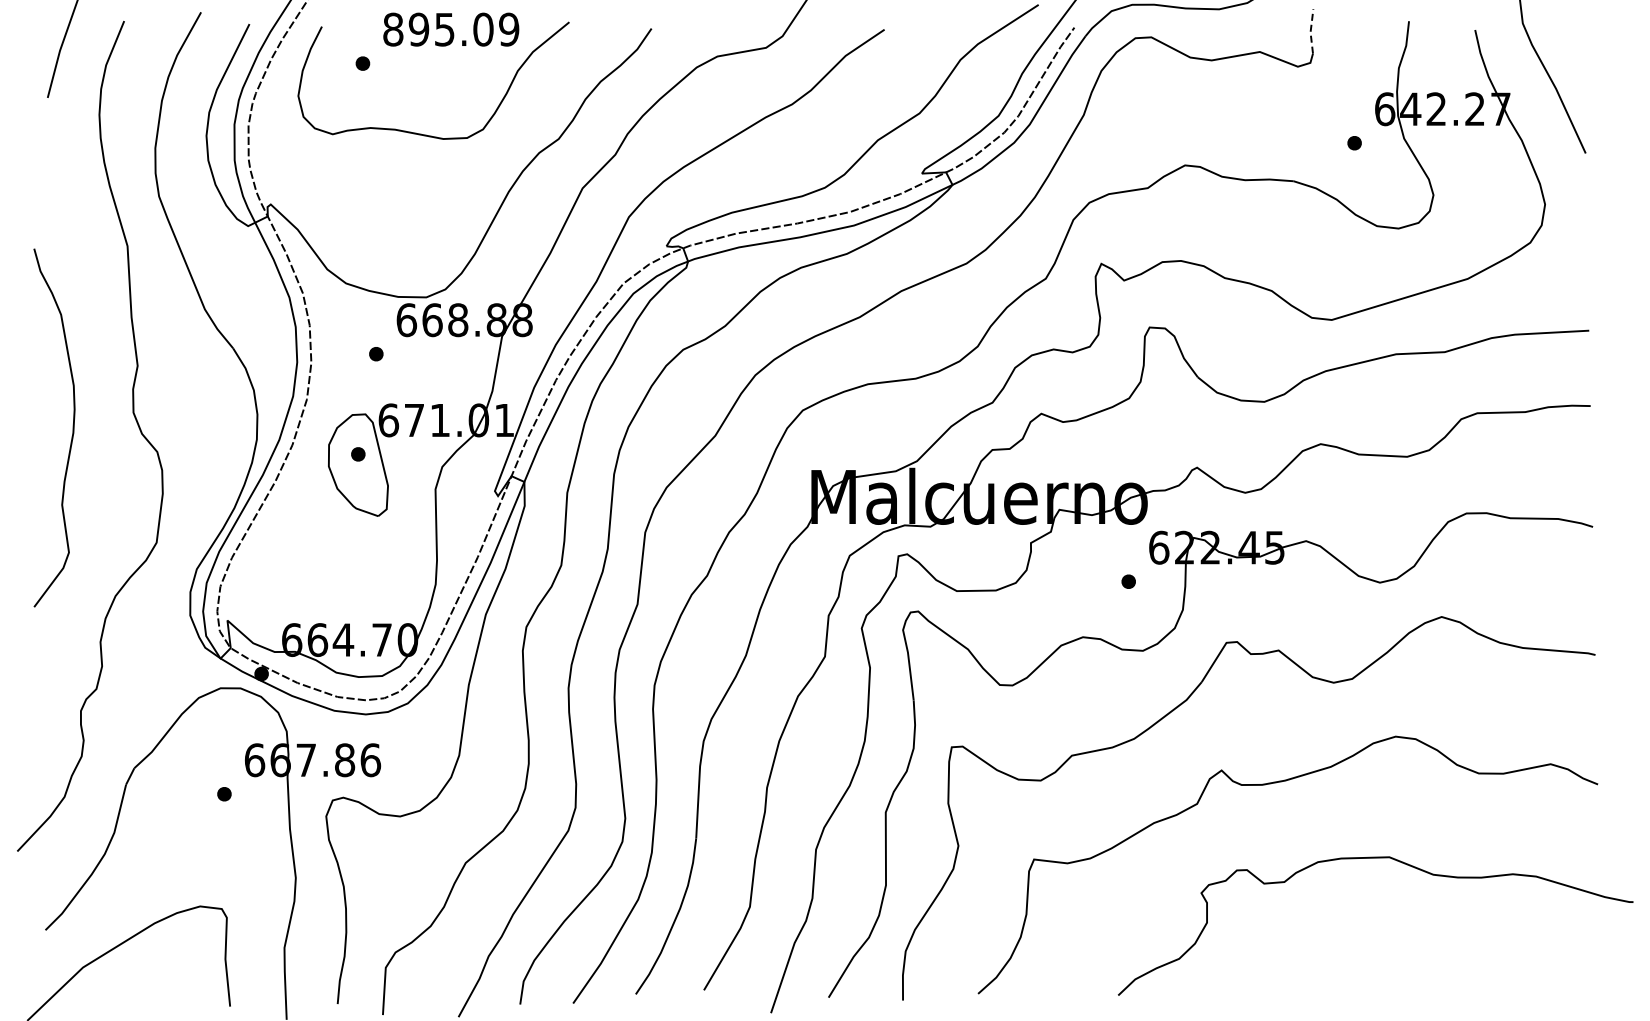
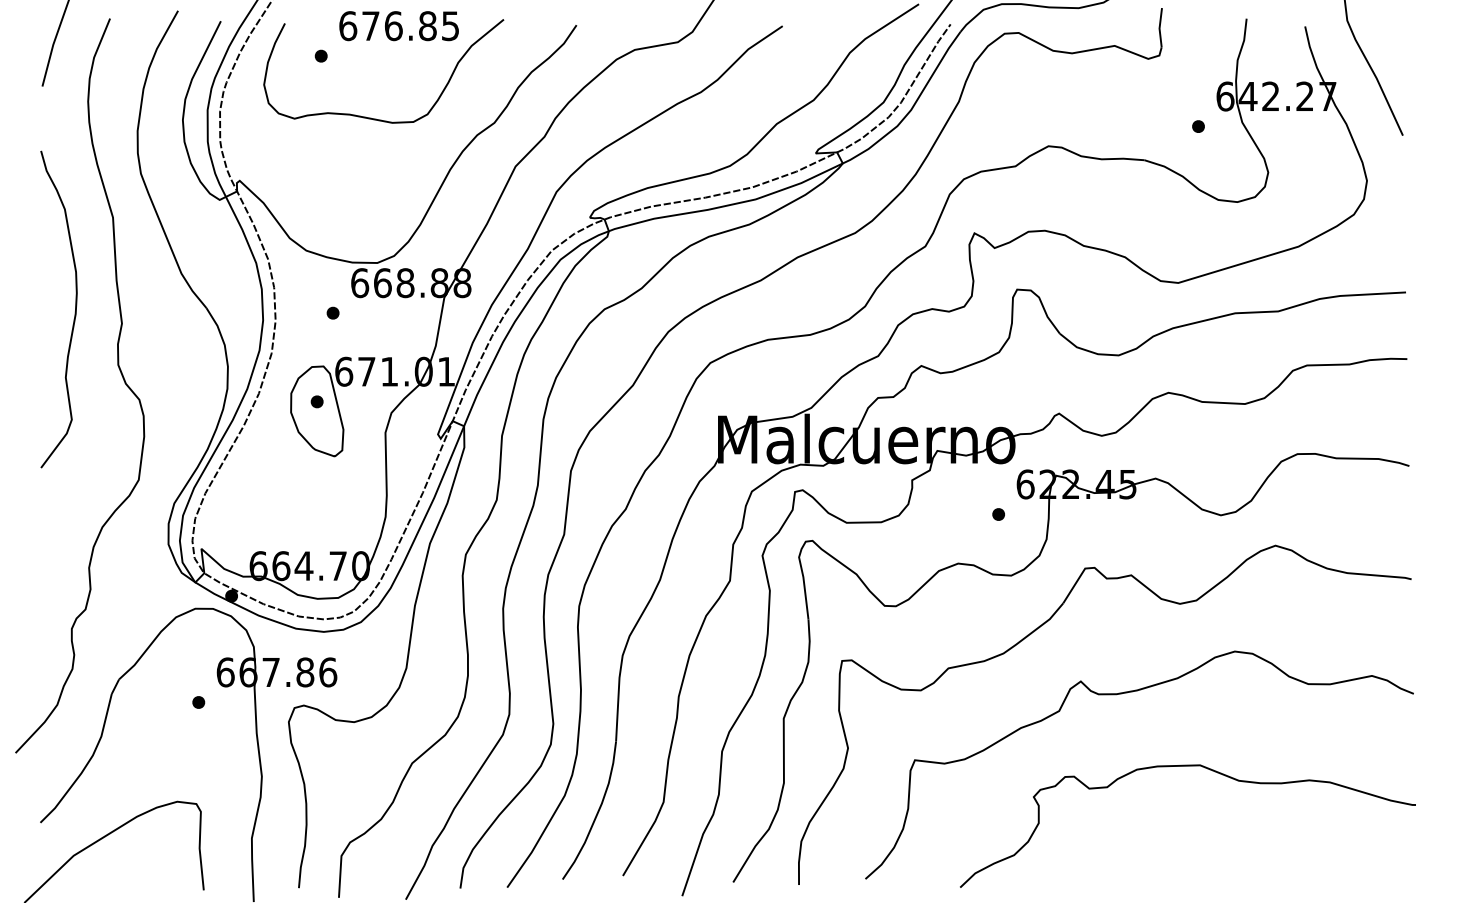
text: (451, 29) -> (399, 26), 895.09 -> 676.85
line: (1310, 31) -> (1159, 27), dashed -> solid
curve: (72, 427) -> (74, 309), moved
curve: (1375, 858) -> (1187, 766), moved

